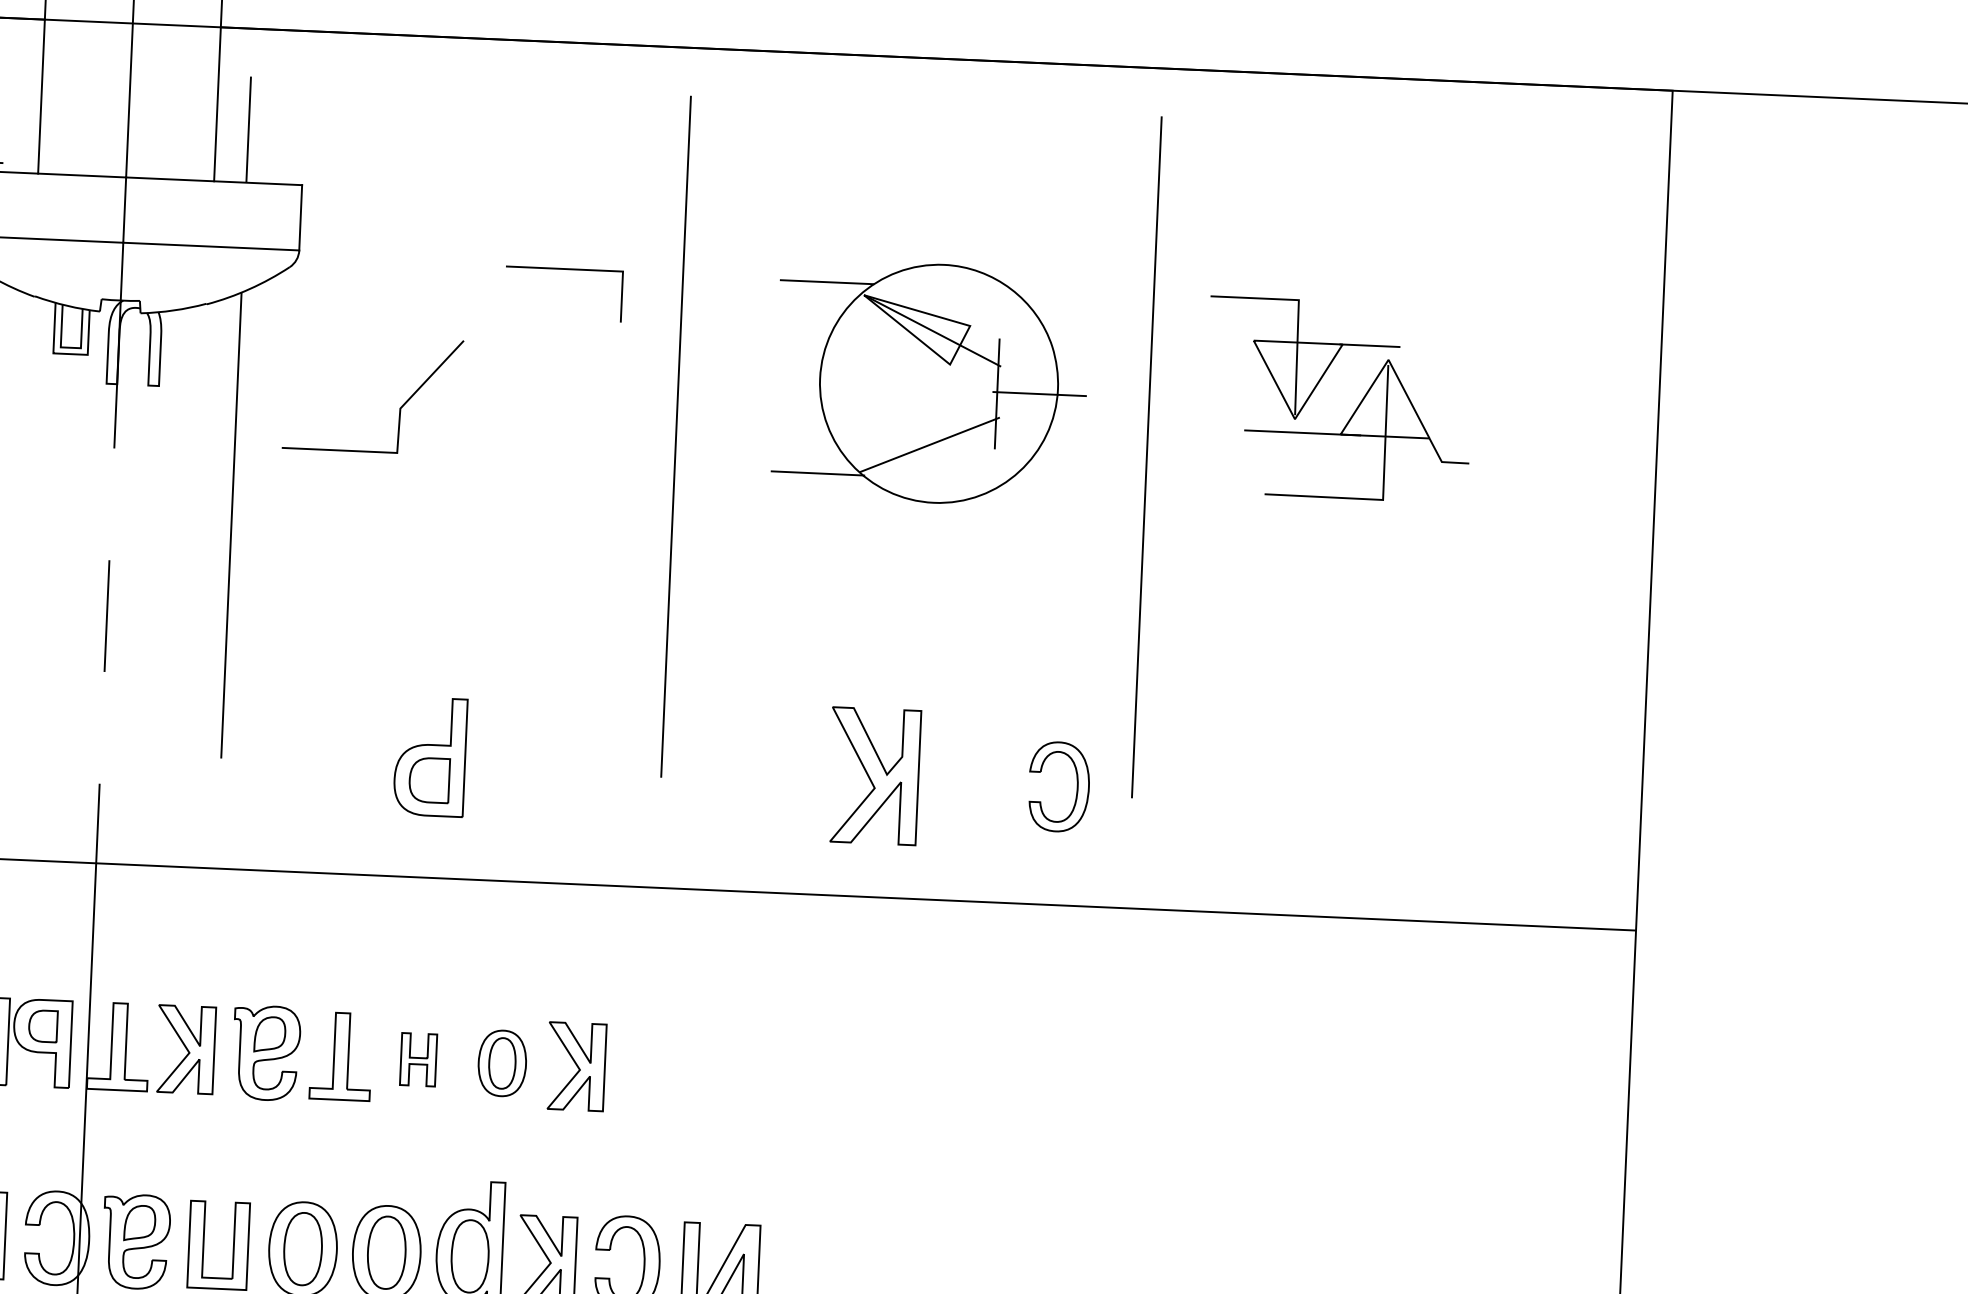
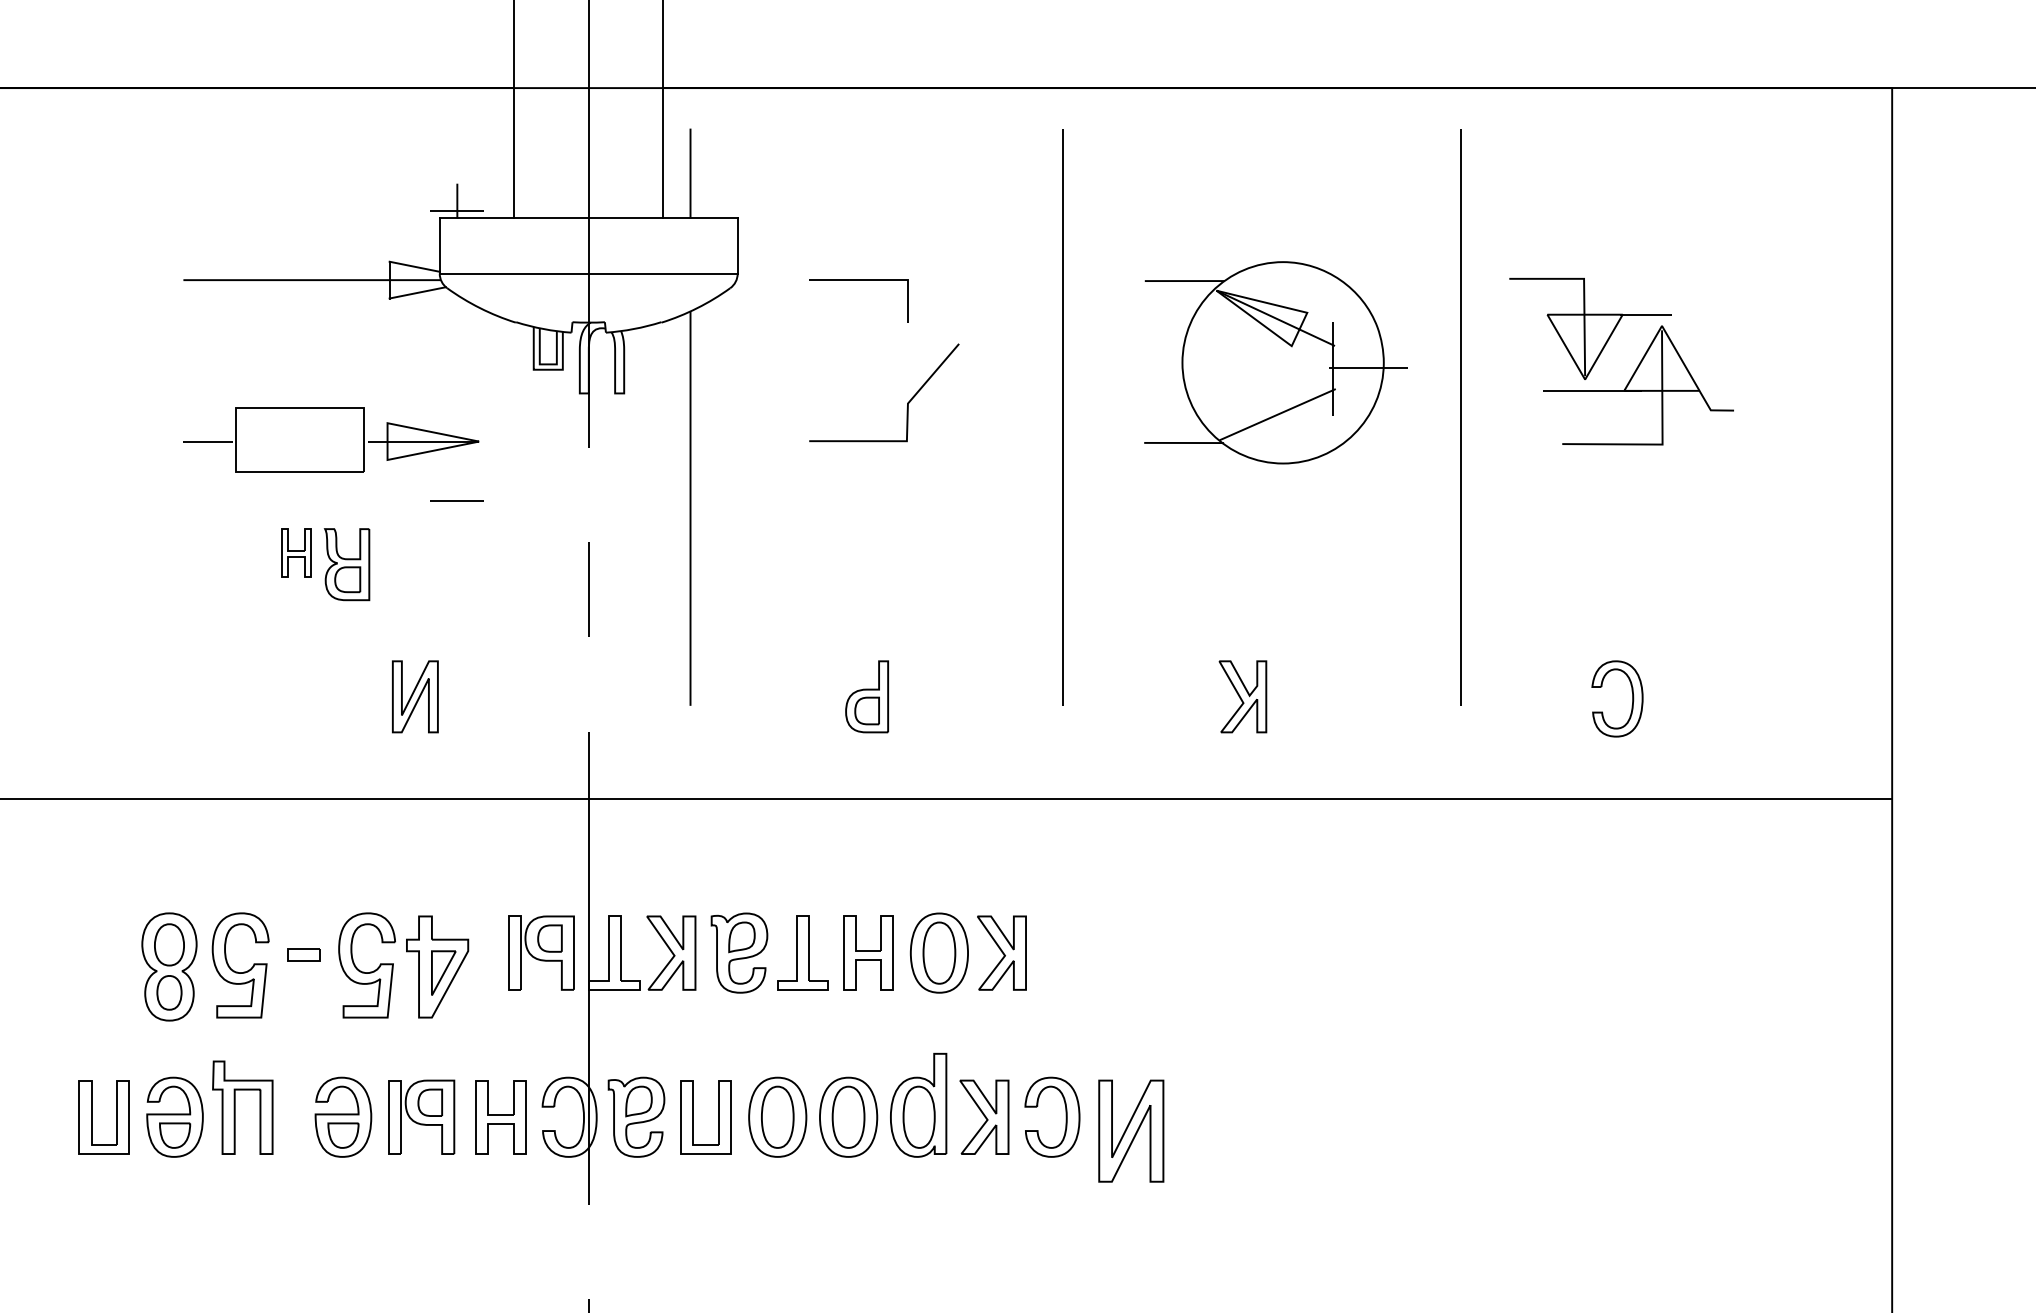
curve: (564, 270) -> (858, 280), moved
curve: (399, 407) -> (907, 402), moved
part: (429, 756) -> (866, 696), size x0.71
part: (873, 775) -> (1242, 696), size x0.62
part: (1076, 787) -> (1632, 698), moved
part: (418, 1059) -> (868, 952), size x1.67
part: (501, 1062) -> (938, 952), size x1.43

